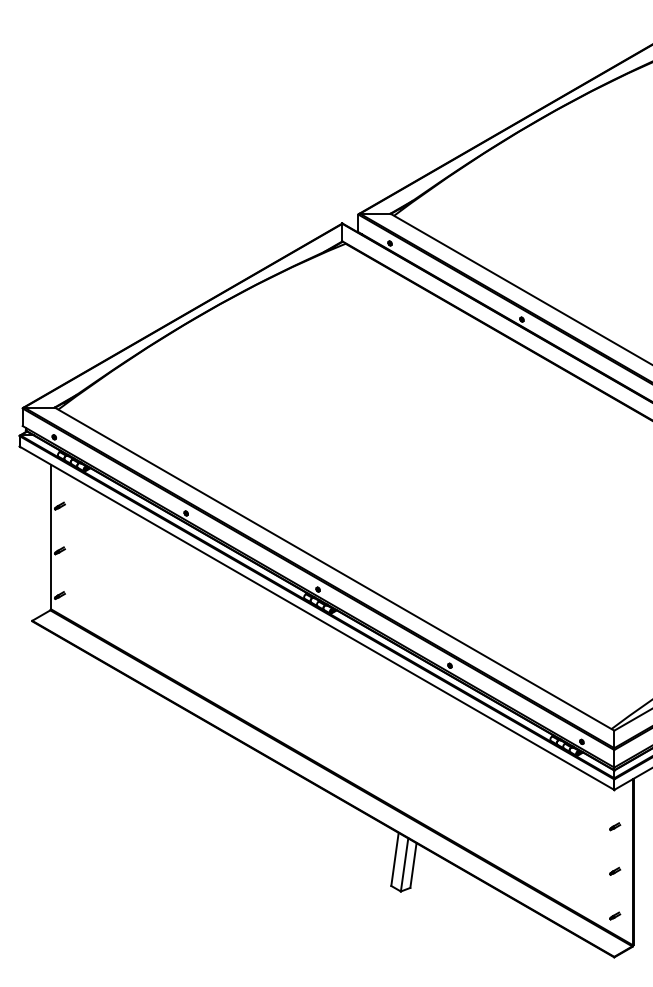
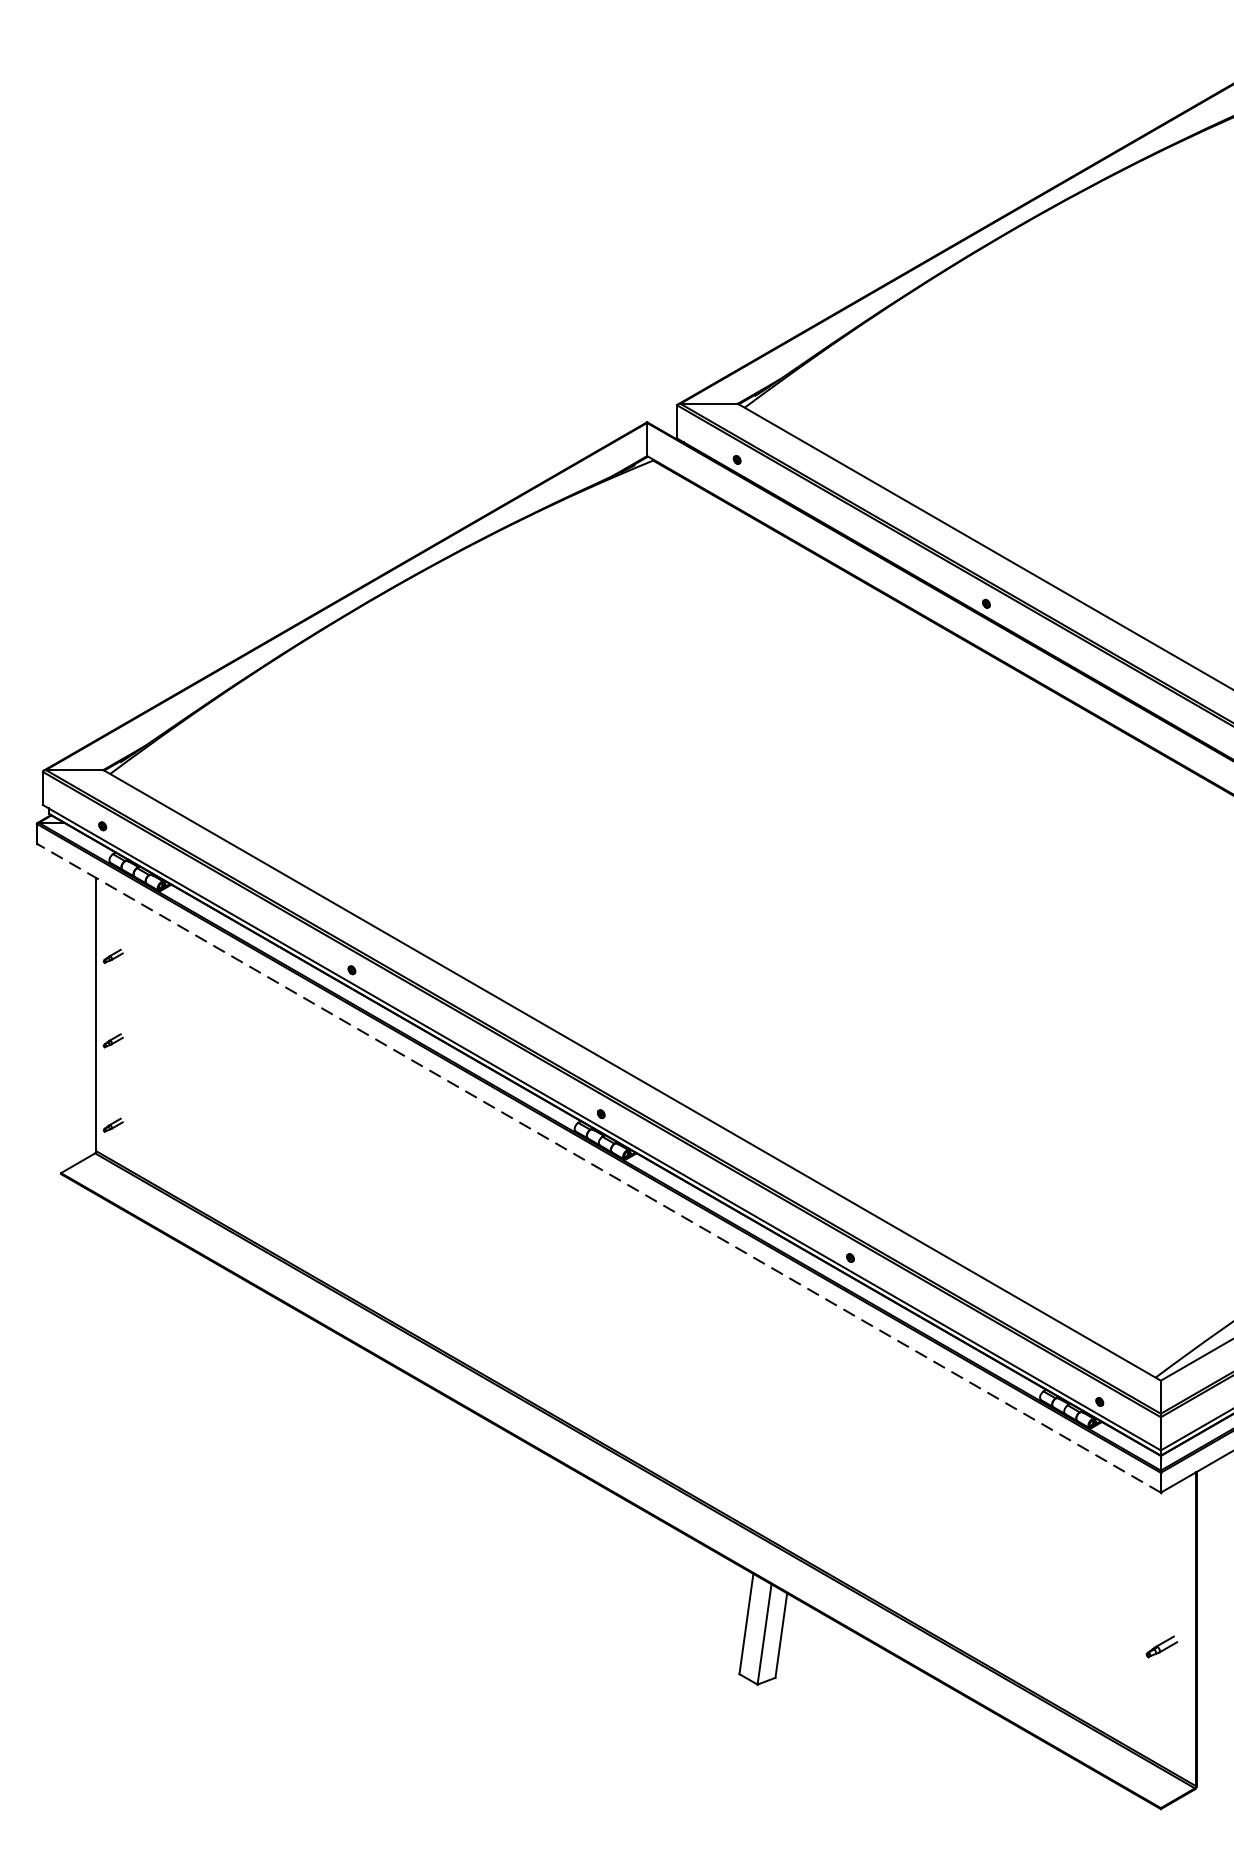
line: (316, 617) -> (598, 1166), solid -> dashed
part: (615, 826) -> (1163, 1561), removed
part: (615, 870) -> (1163, 1644), size x1.6
part: (615, 915) -> (1163, 1729), removed

